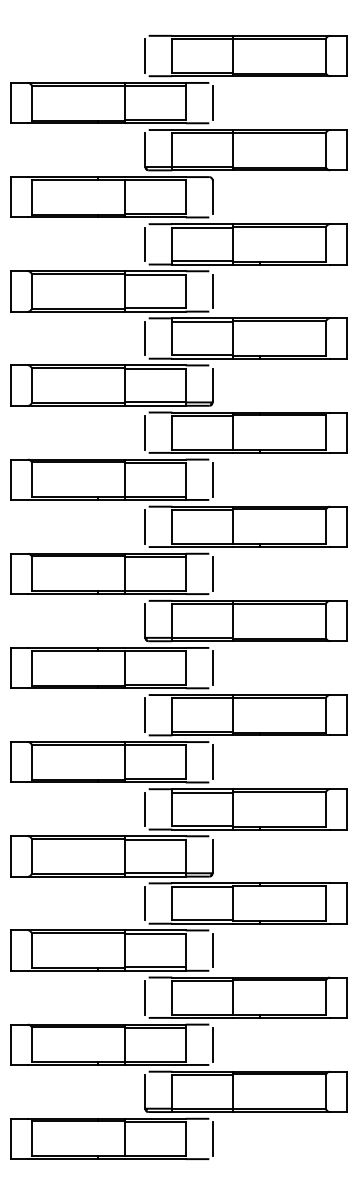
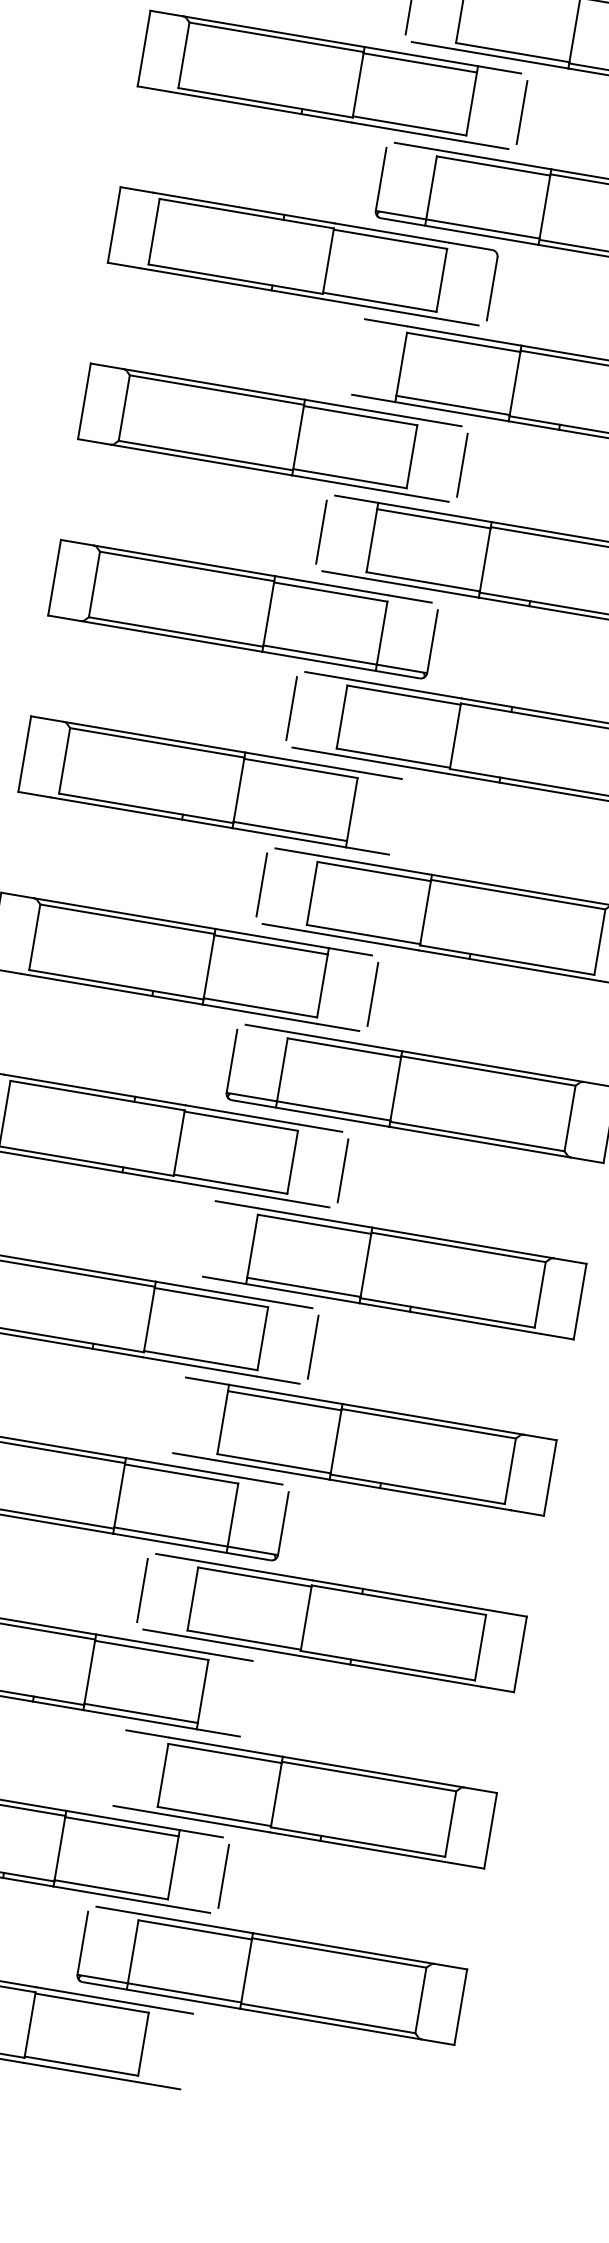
line: (145, 244) -> (351, 356), removed
line: (212, 479) -> (402, 817), removed
line: (145, 715) -> (202, 1238), removed
line: (145, 809) -> (172, 1414), removed
line: (212, 950) -> (253, 1699), removed
line: (145, 997) -> (112, 1766), removed
line: (212, 1138) -> (193, 2051), removed

